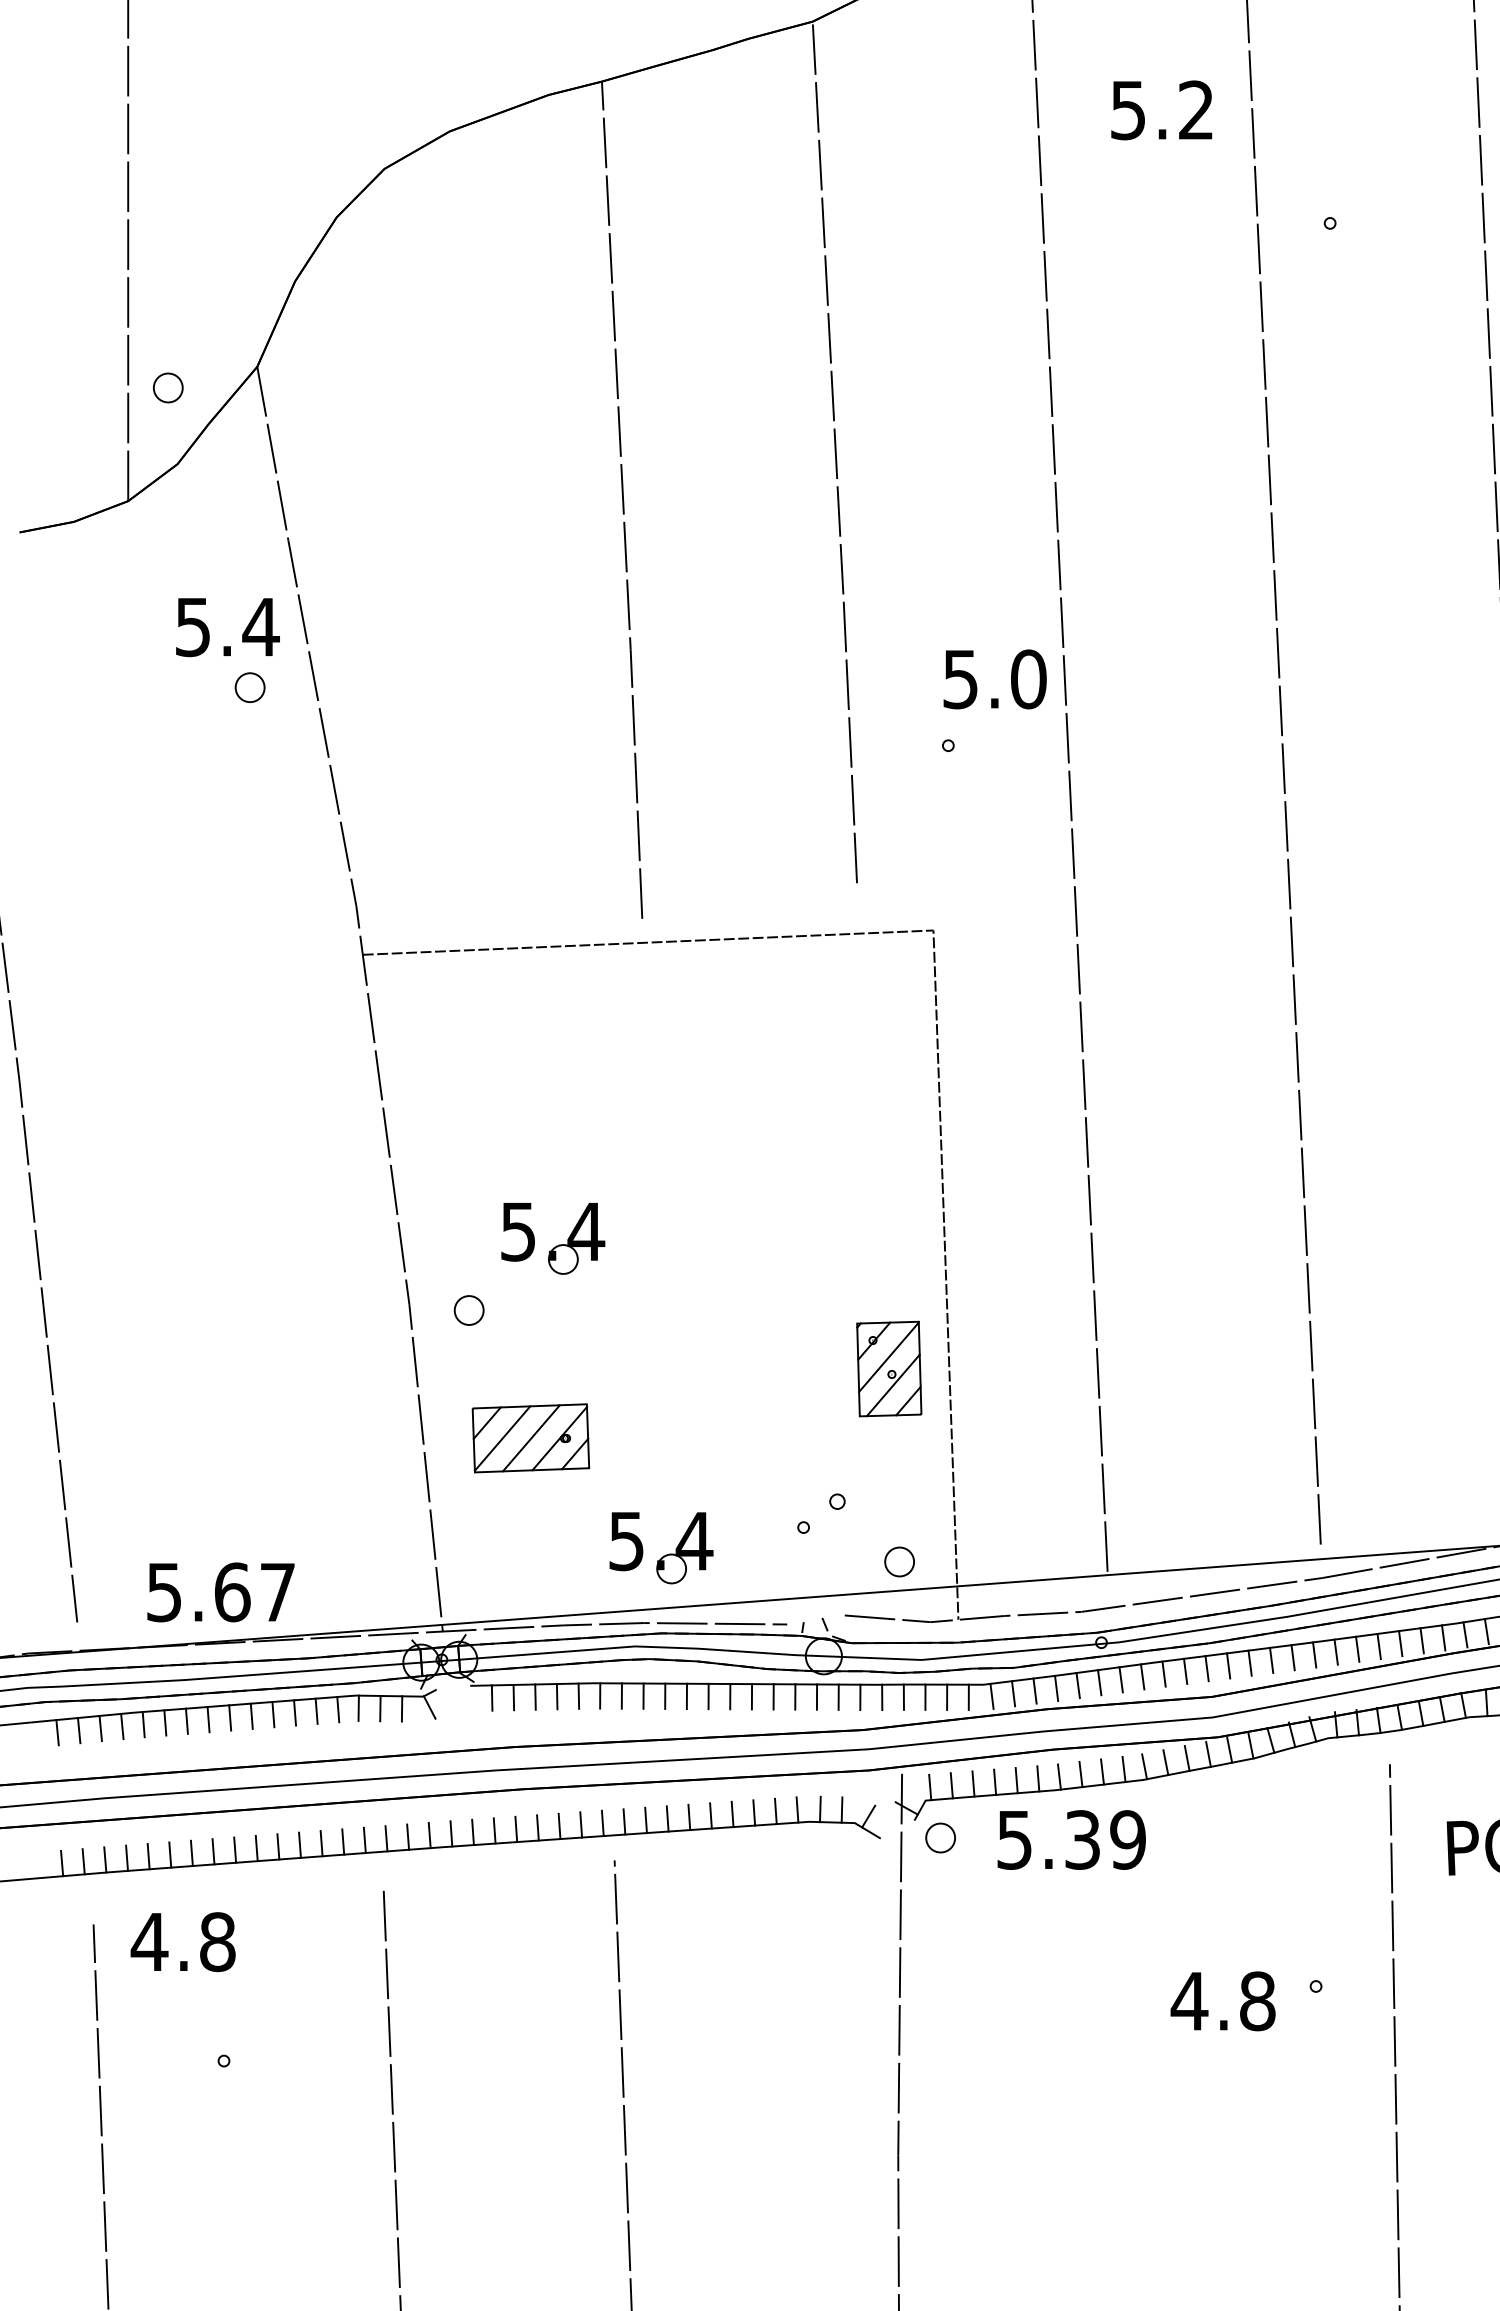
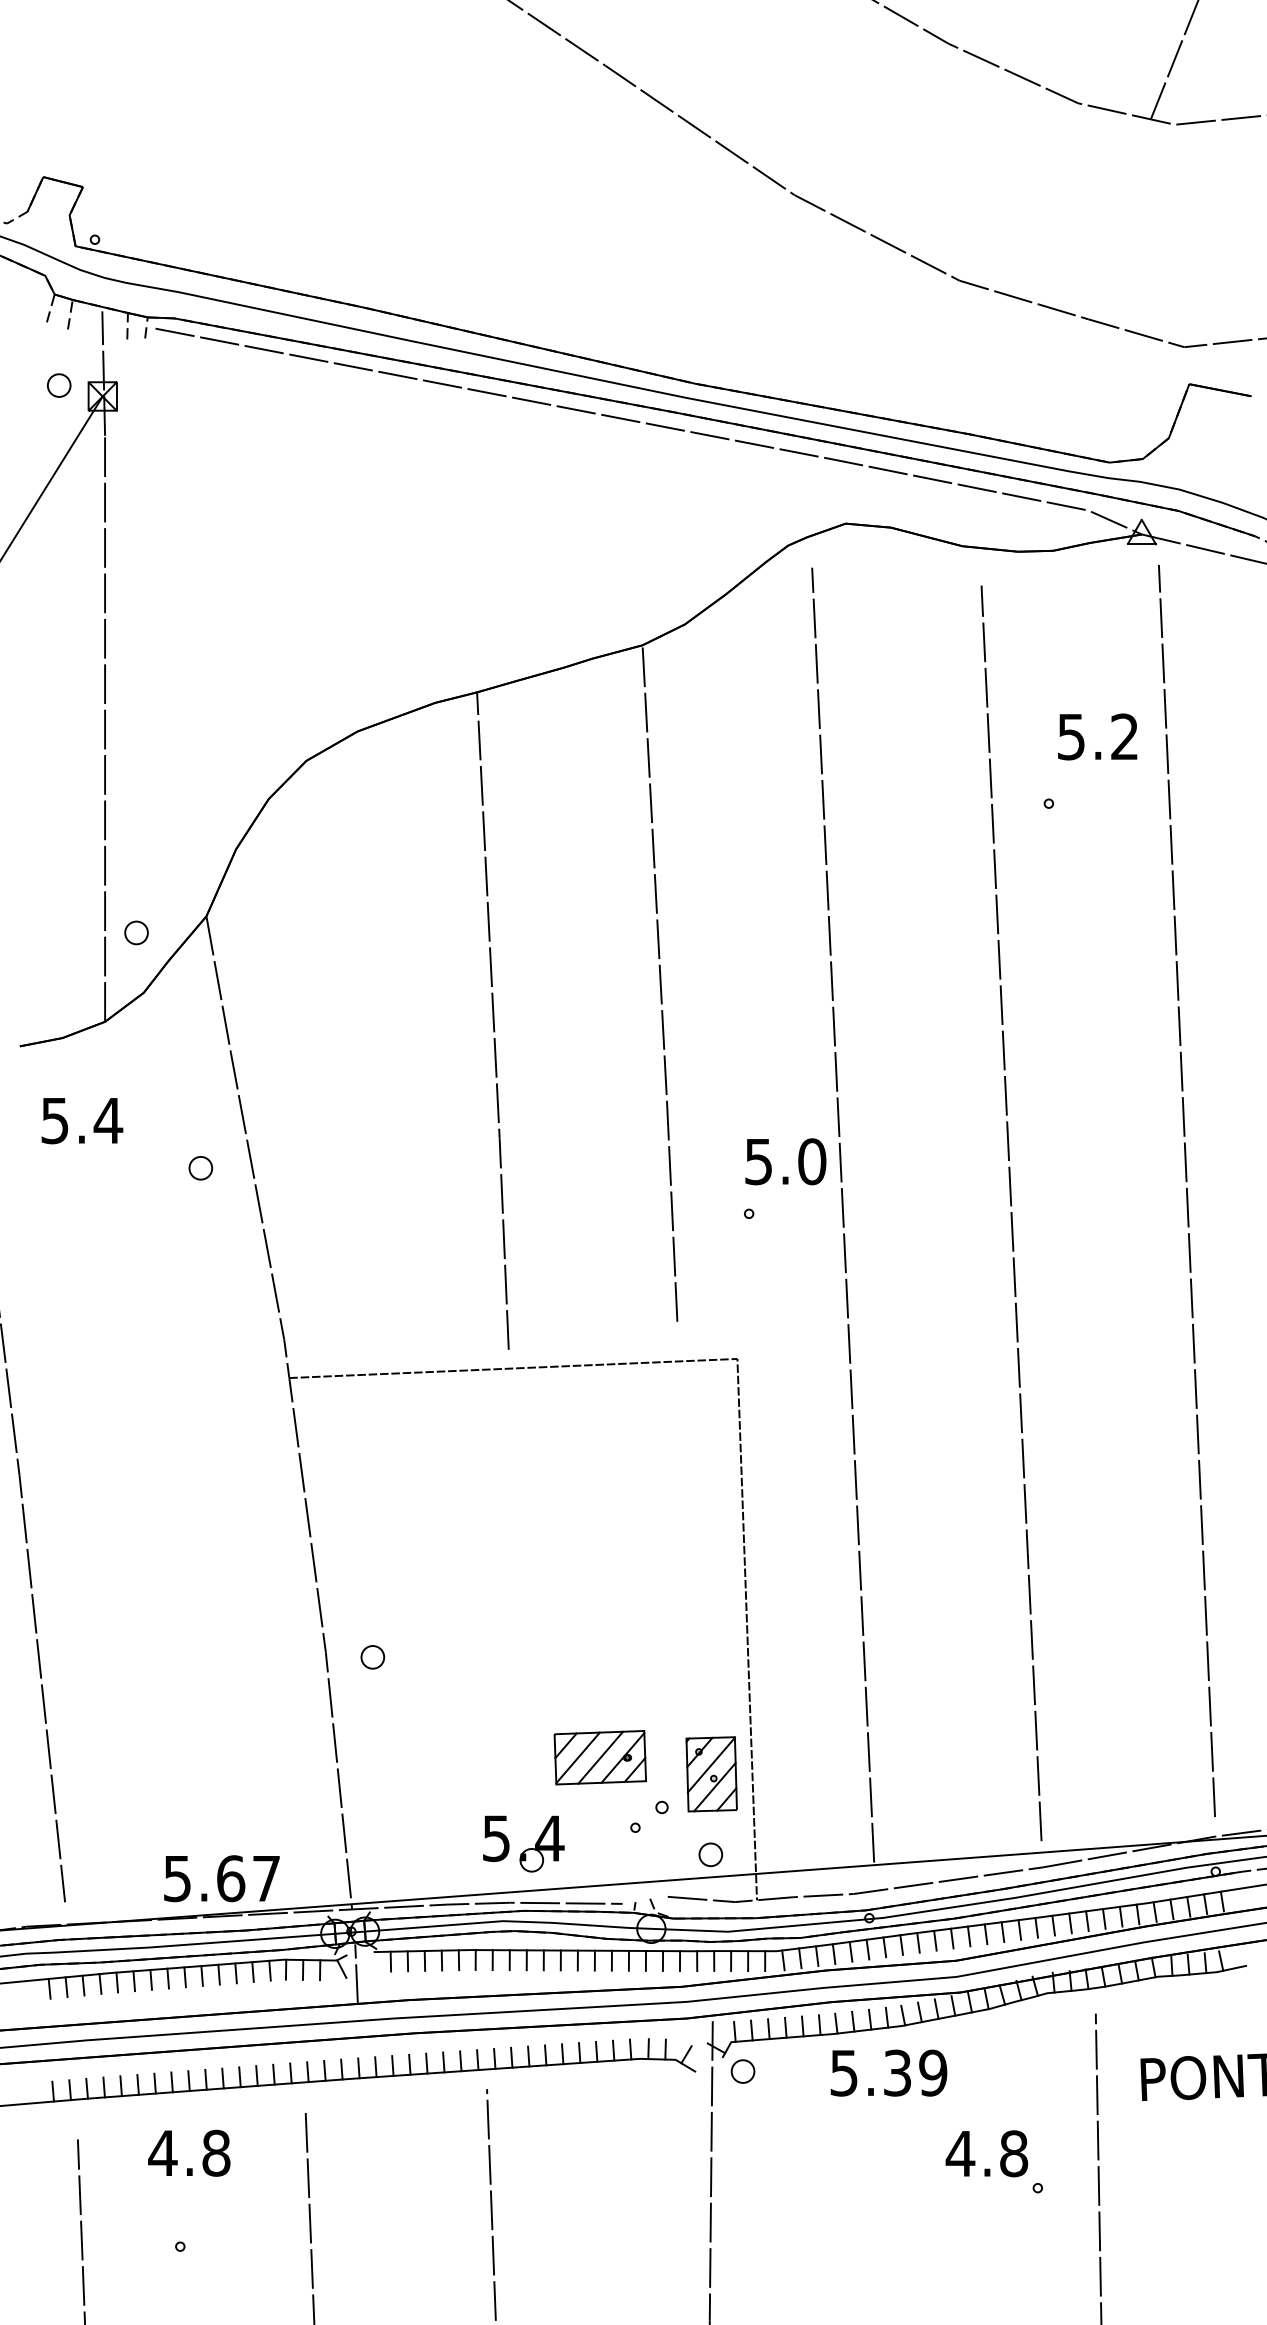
text: (1161, 109) -> (1097, 736), moved
text: (228, 628) -> (82, 1121), moved
part: (555, 1245) -> (440, 1606), removed
part: (889, 1369) -> (711, 1774), moved
part: (529, 1438) -> (599, 1757), moved
text: (220, 1592) -> (221, 1878), moved
line: (448, 1713) -> (356, 1973), added
text: (1071, 1839) -> (888, 2072), moved
text: (183, 1941) -> (189, 2152), moved
text: (1222, 2000) -> (986, 2153), moved

